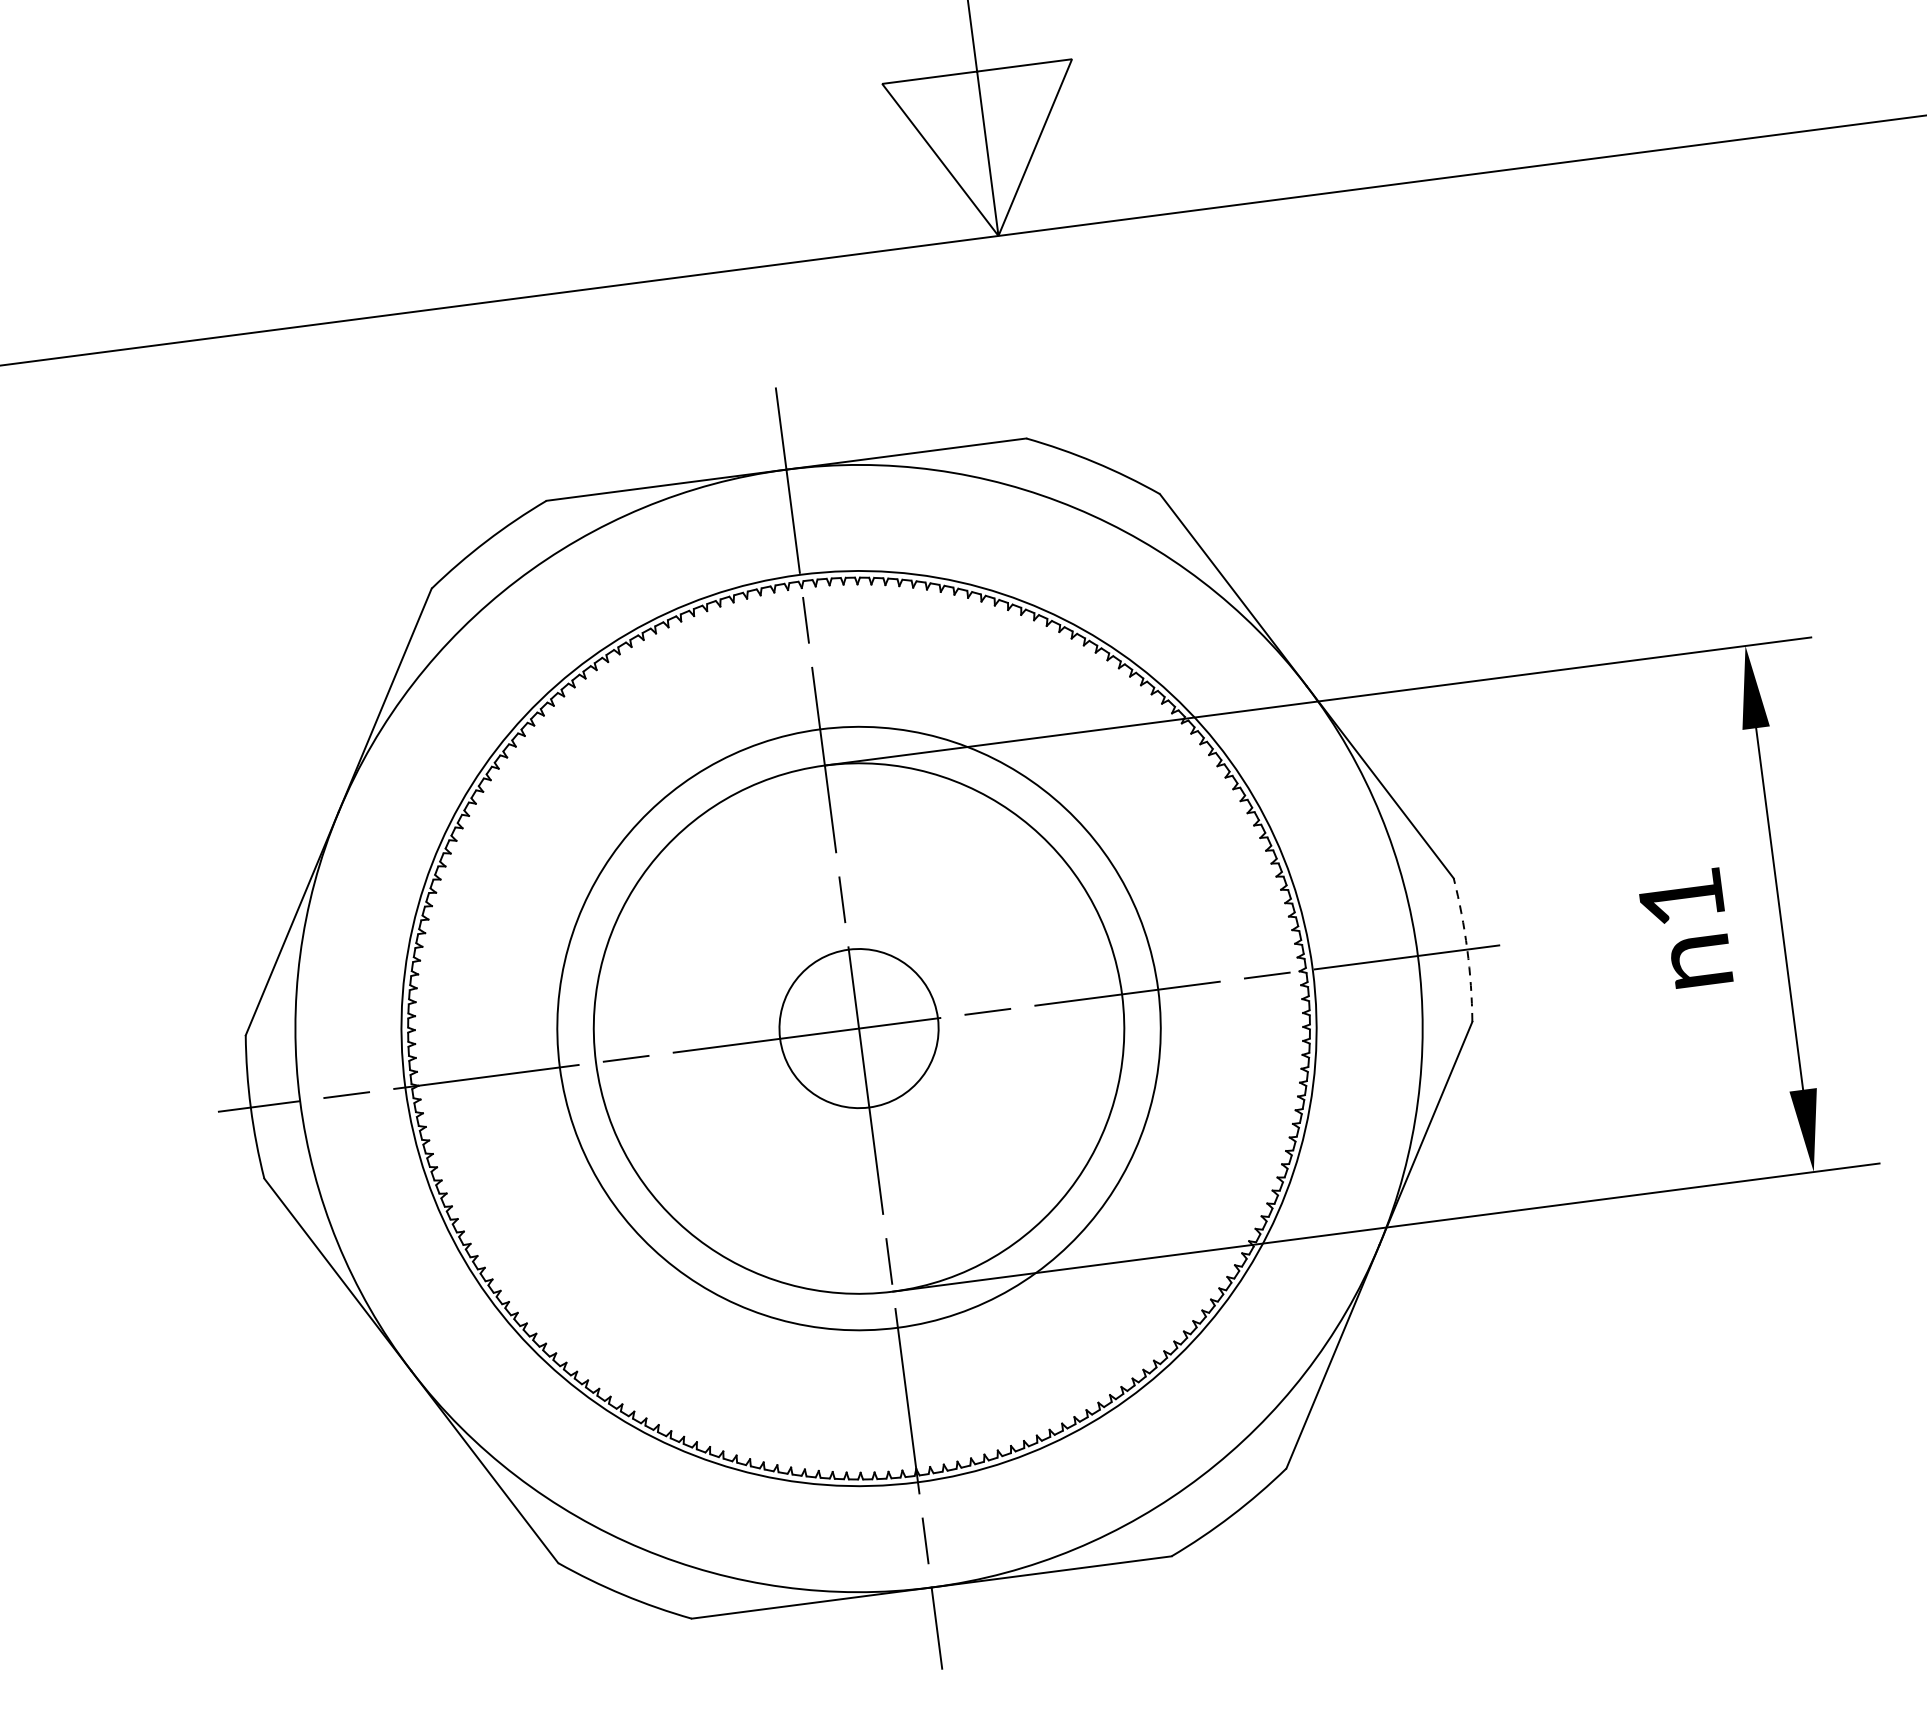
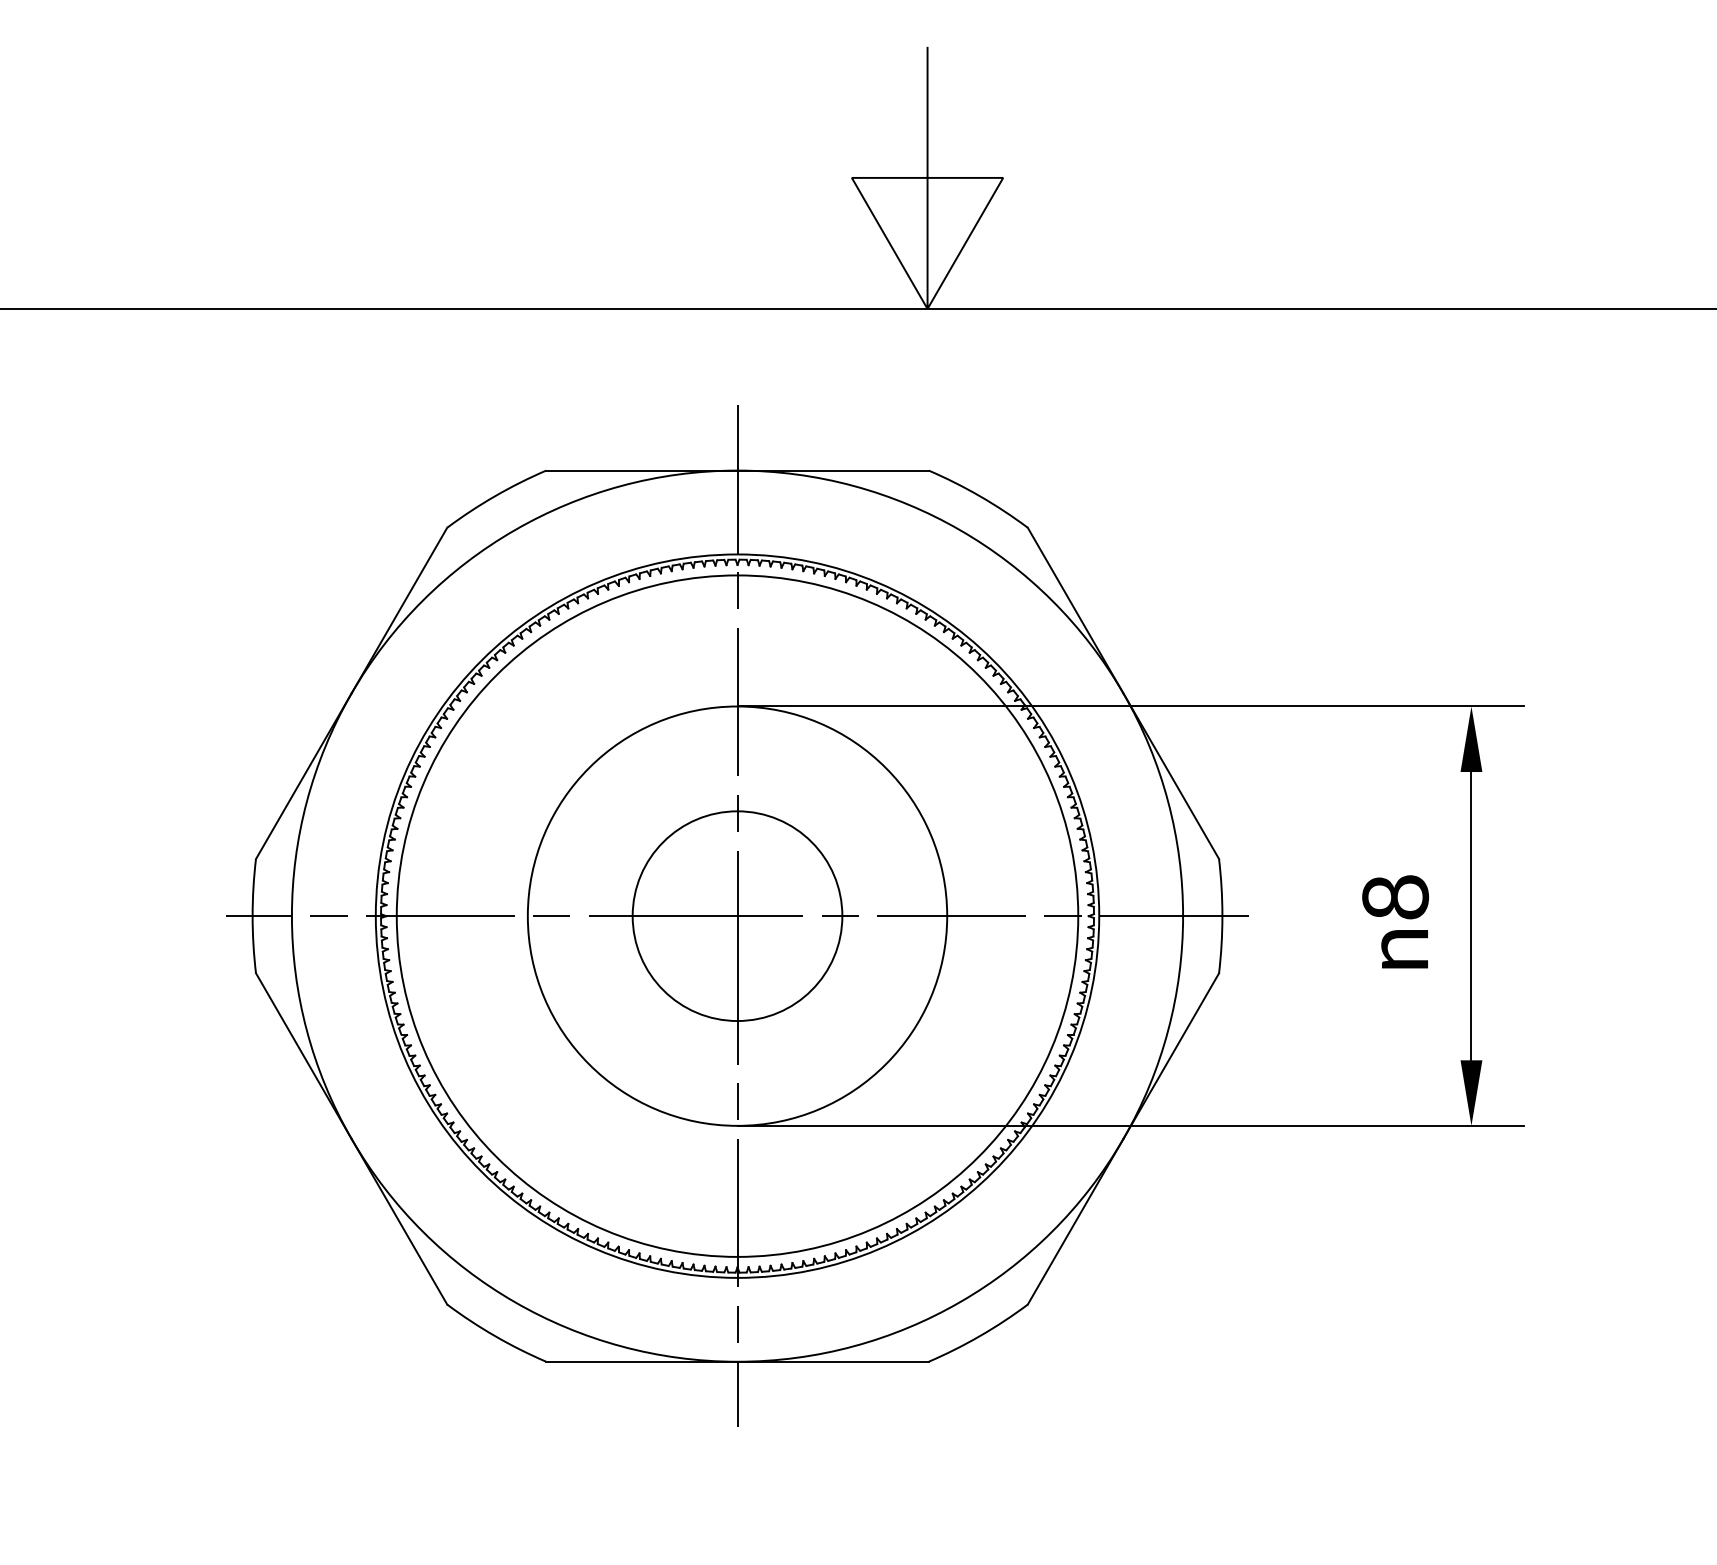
text: (1681, 897) -> (1395, 897), 1 -> 8
arc: (1467, 949) -> (1222, 916), dashed -> solid
circle: (858, 1027) -> (737, 915), size x1.43
circle: (859, 1028) -> (737, 916), size x1.67

